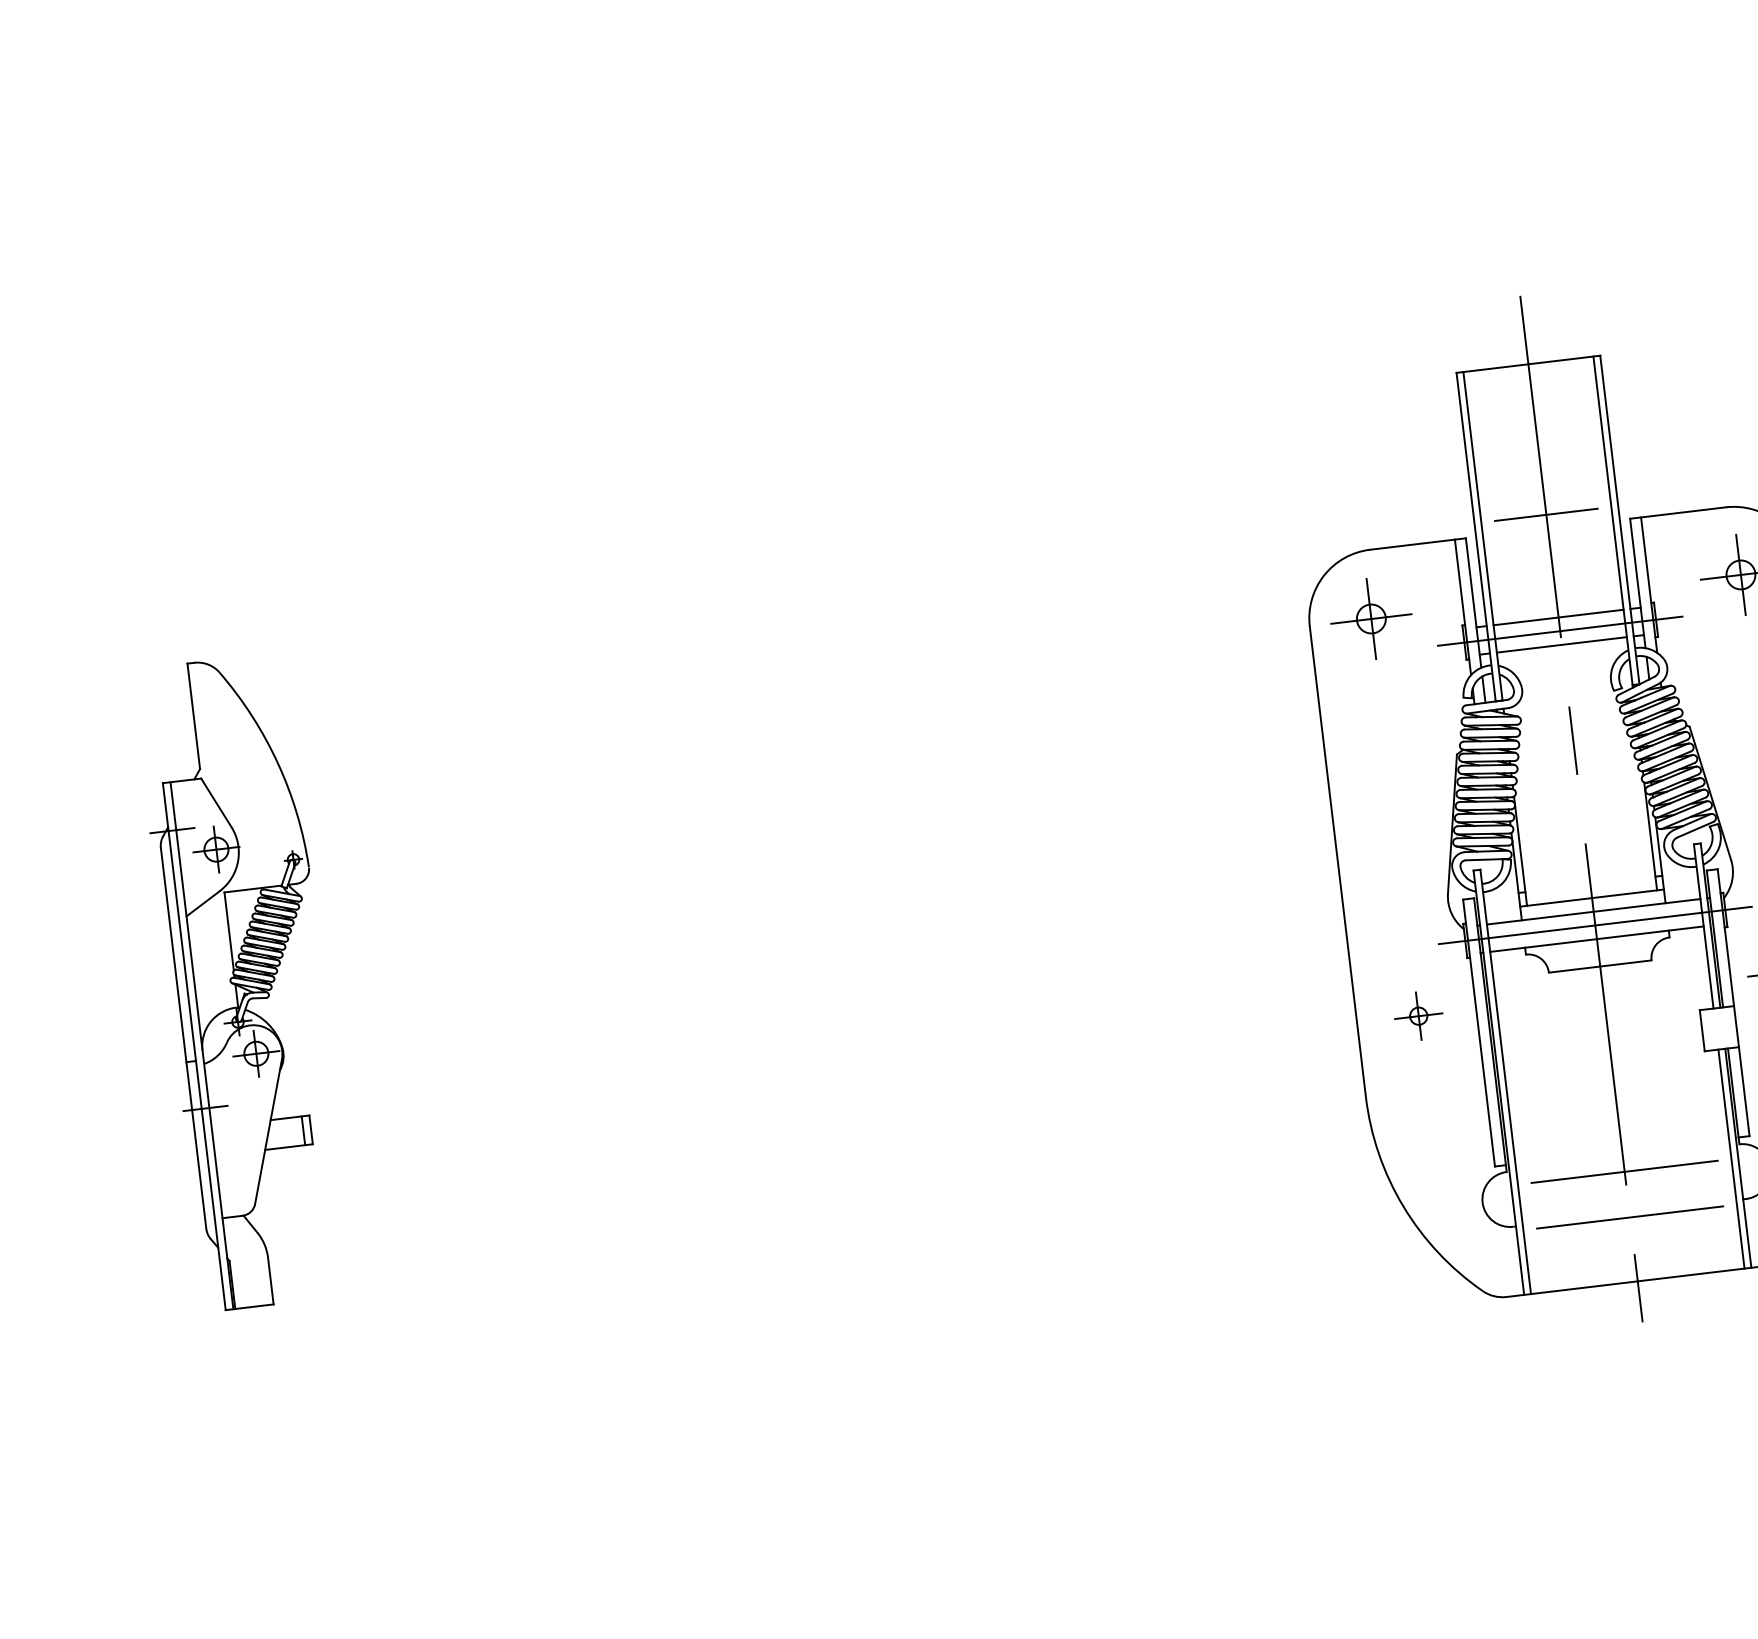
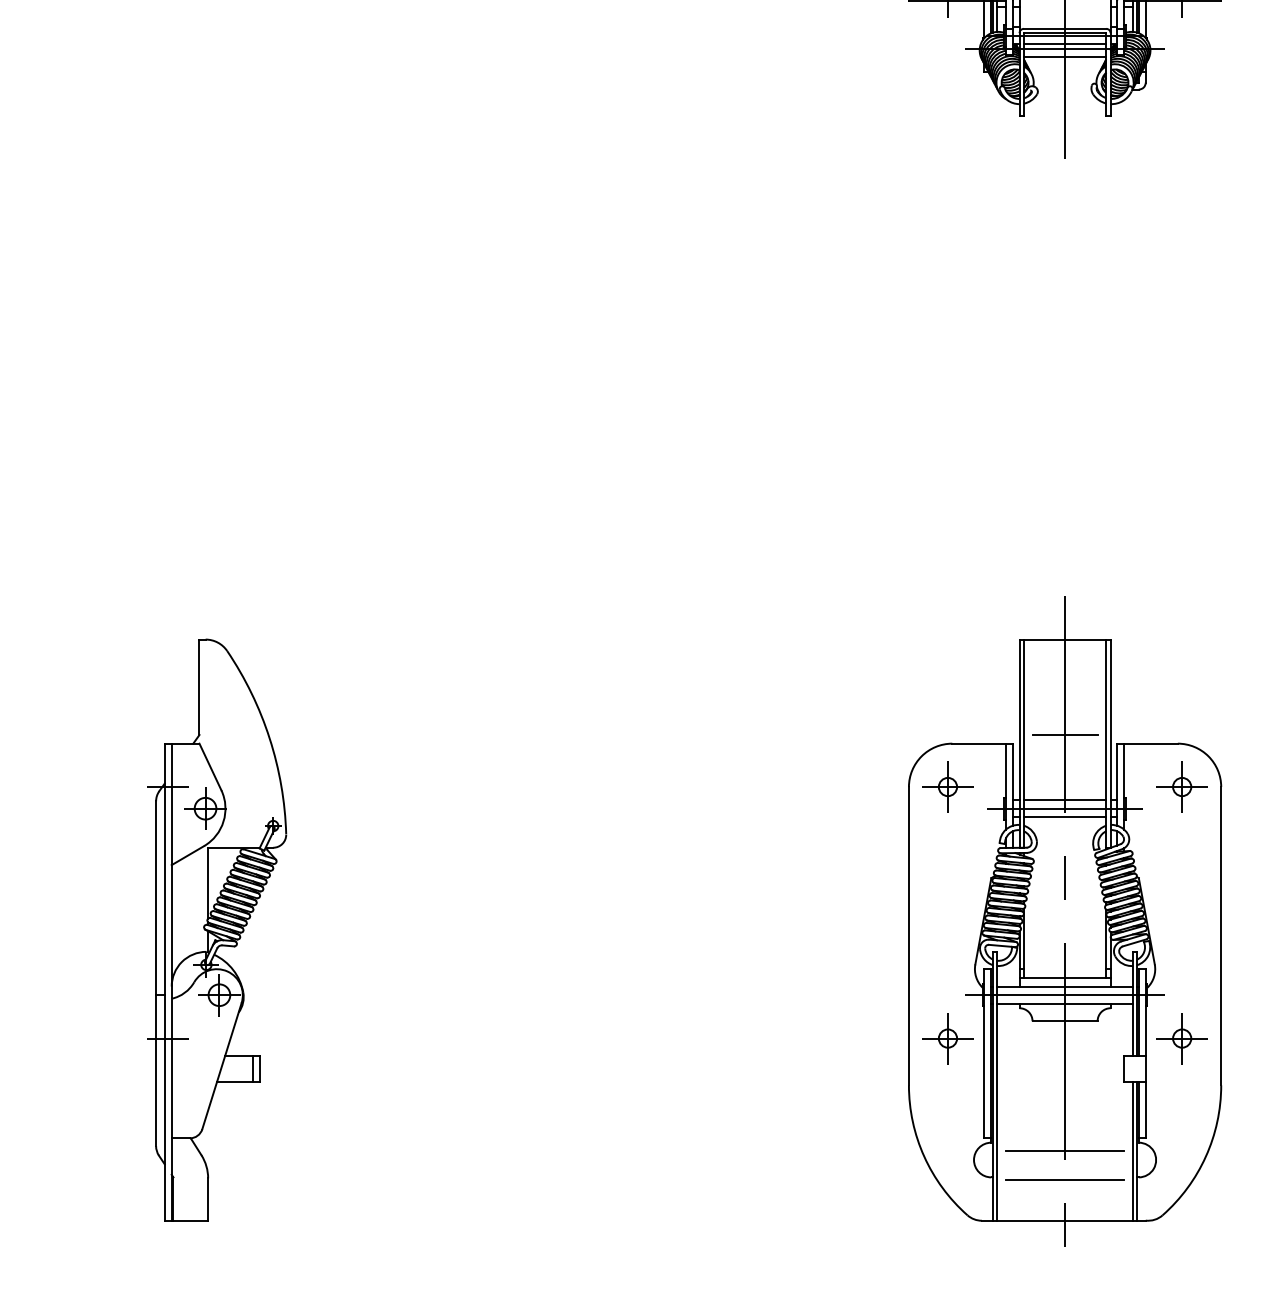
part: (245, 981) -> (217, 929), size x1.43
part: (1417, 1015) -> (947, 1038), size x1.67

